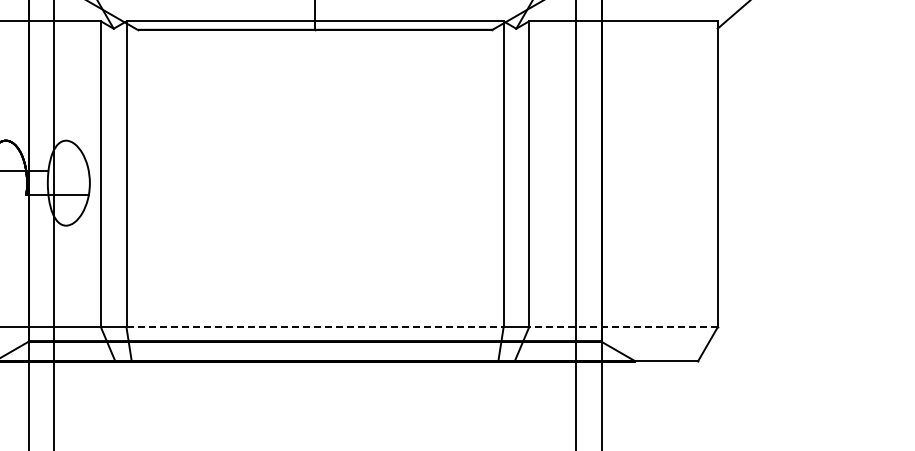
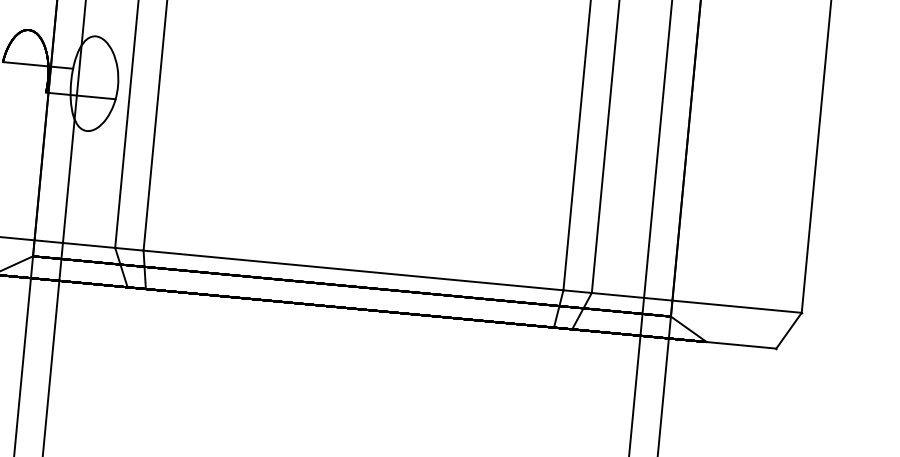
line: (315, 327) -> (353, 270), dashed -> solid
line: (622, 327) -> (695, 302), dashed -> solid

